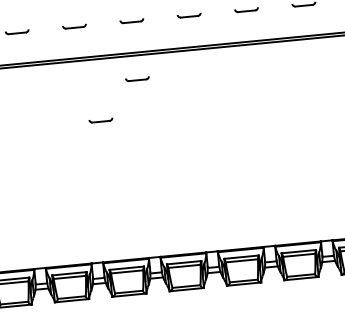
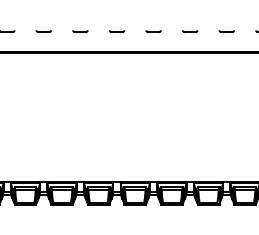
line: (137, 79) -> (80, 68), removed
line: (100, 120) -> (54, 92), removed

